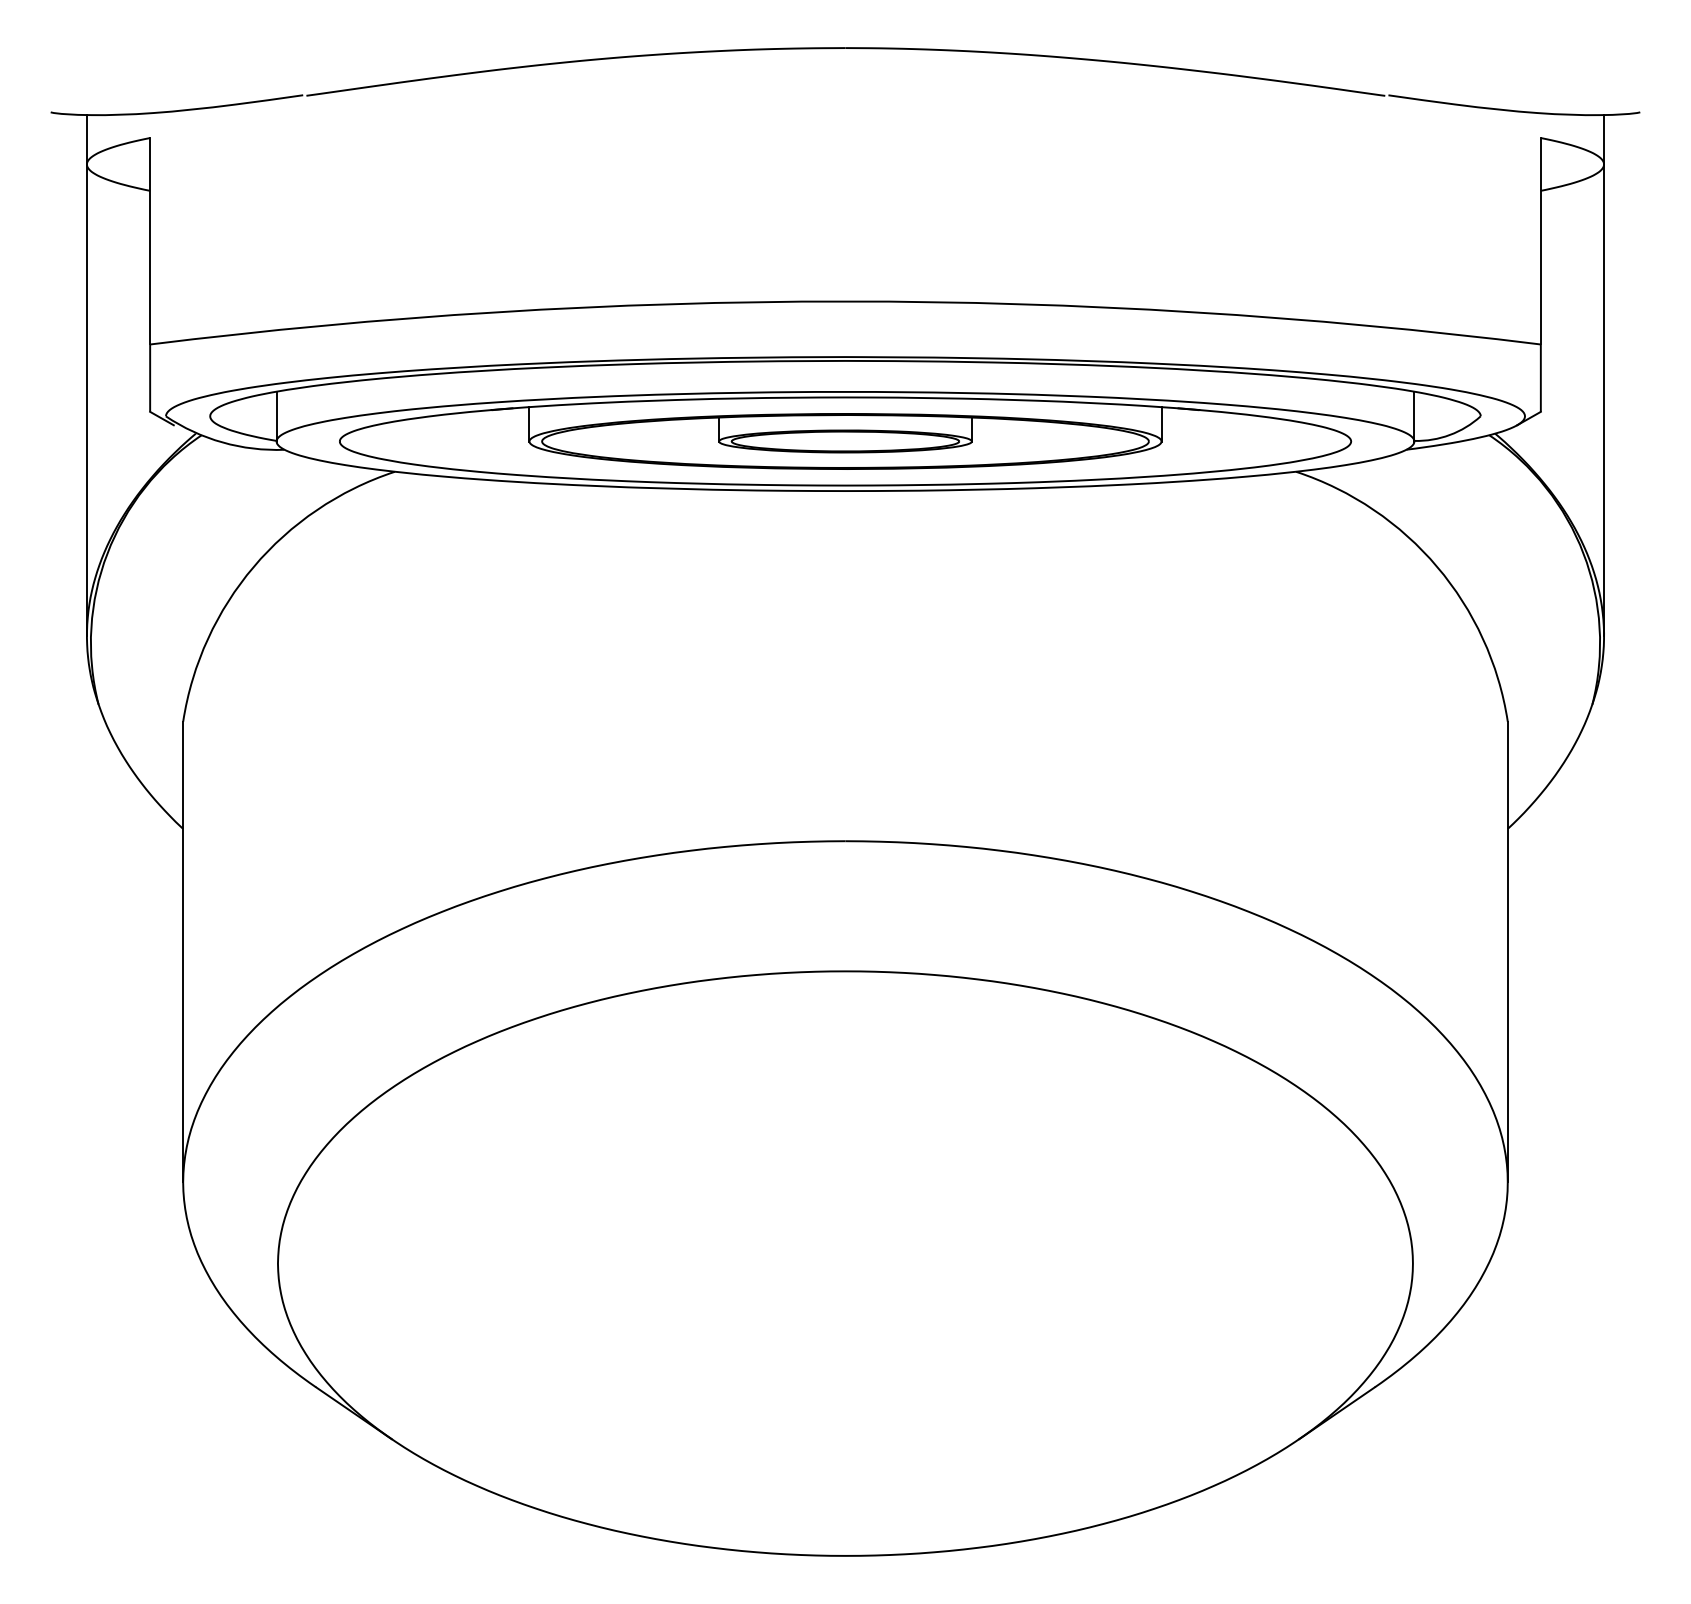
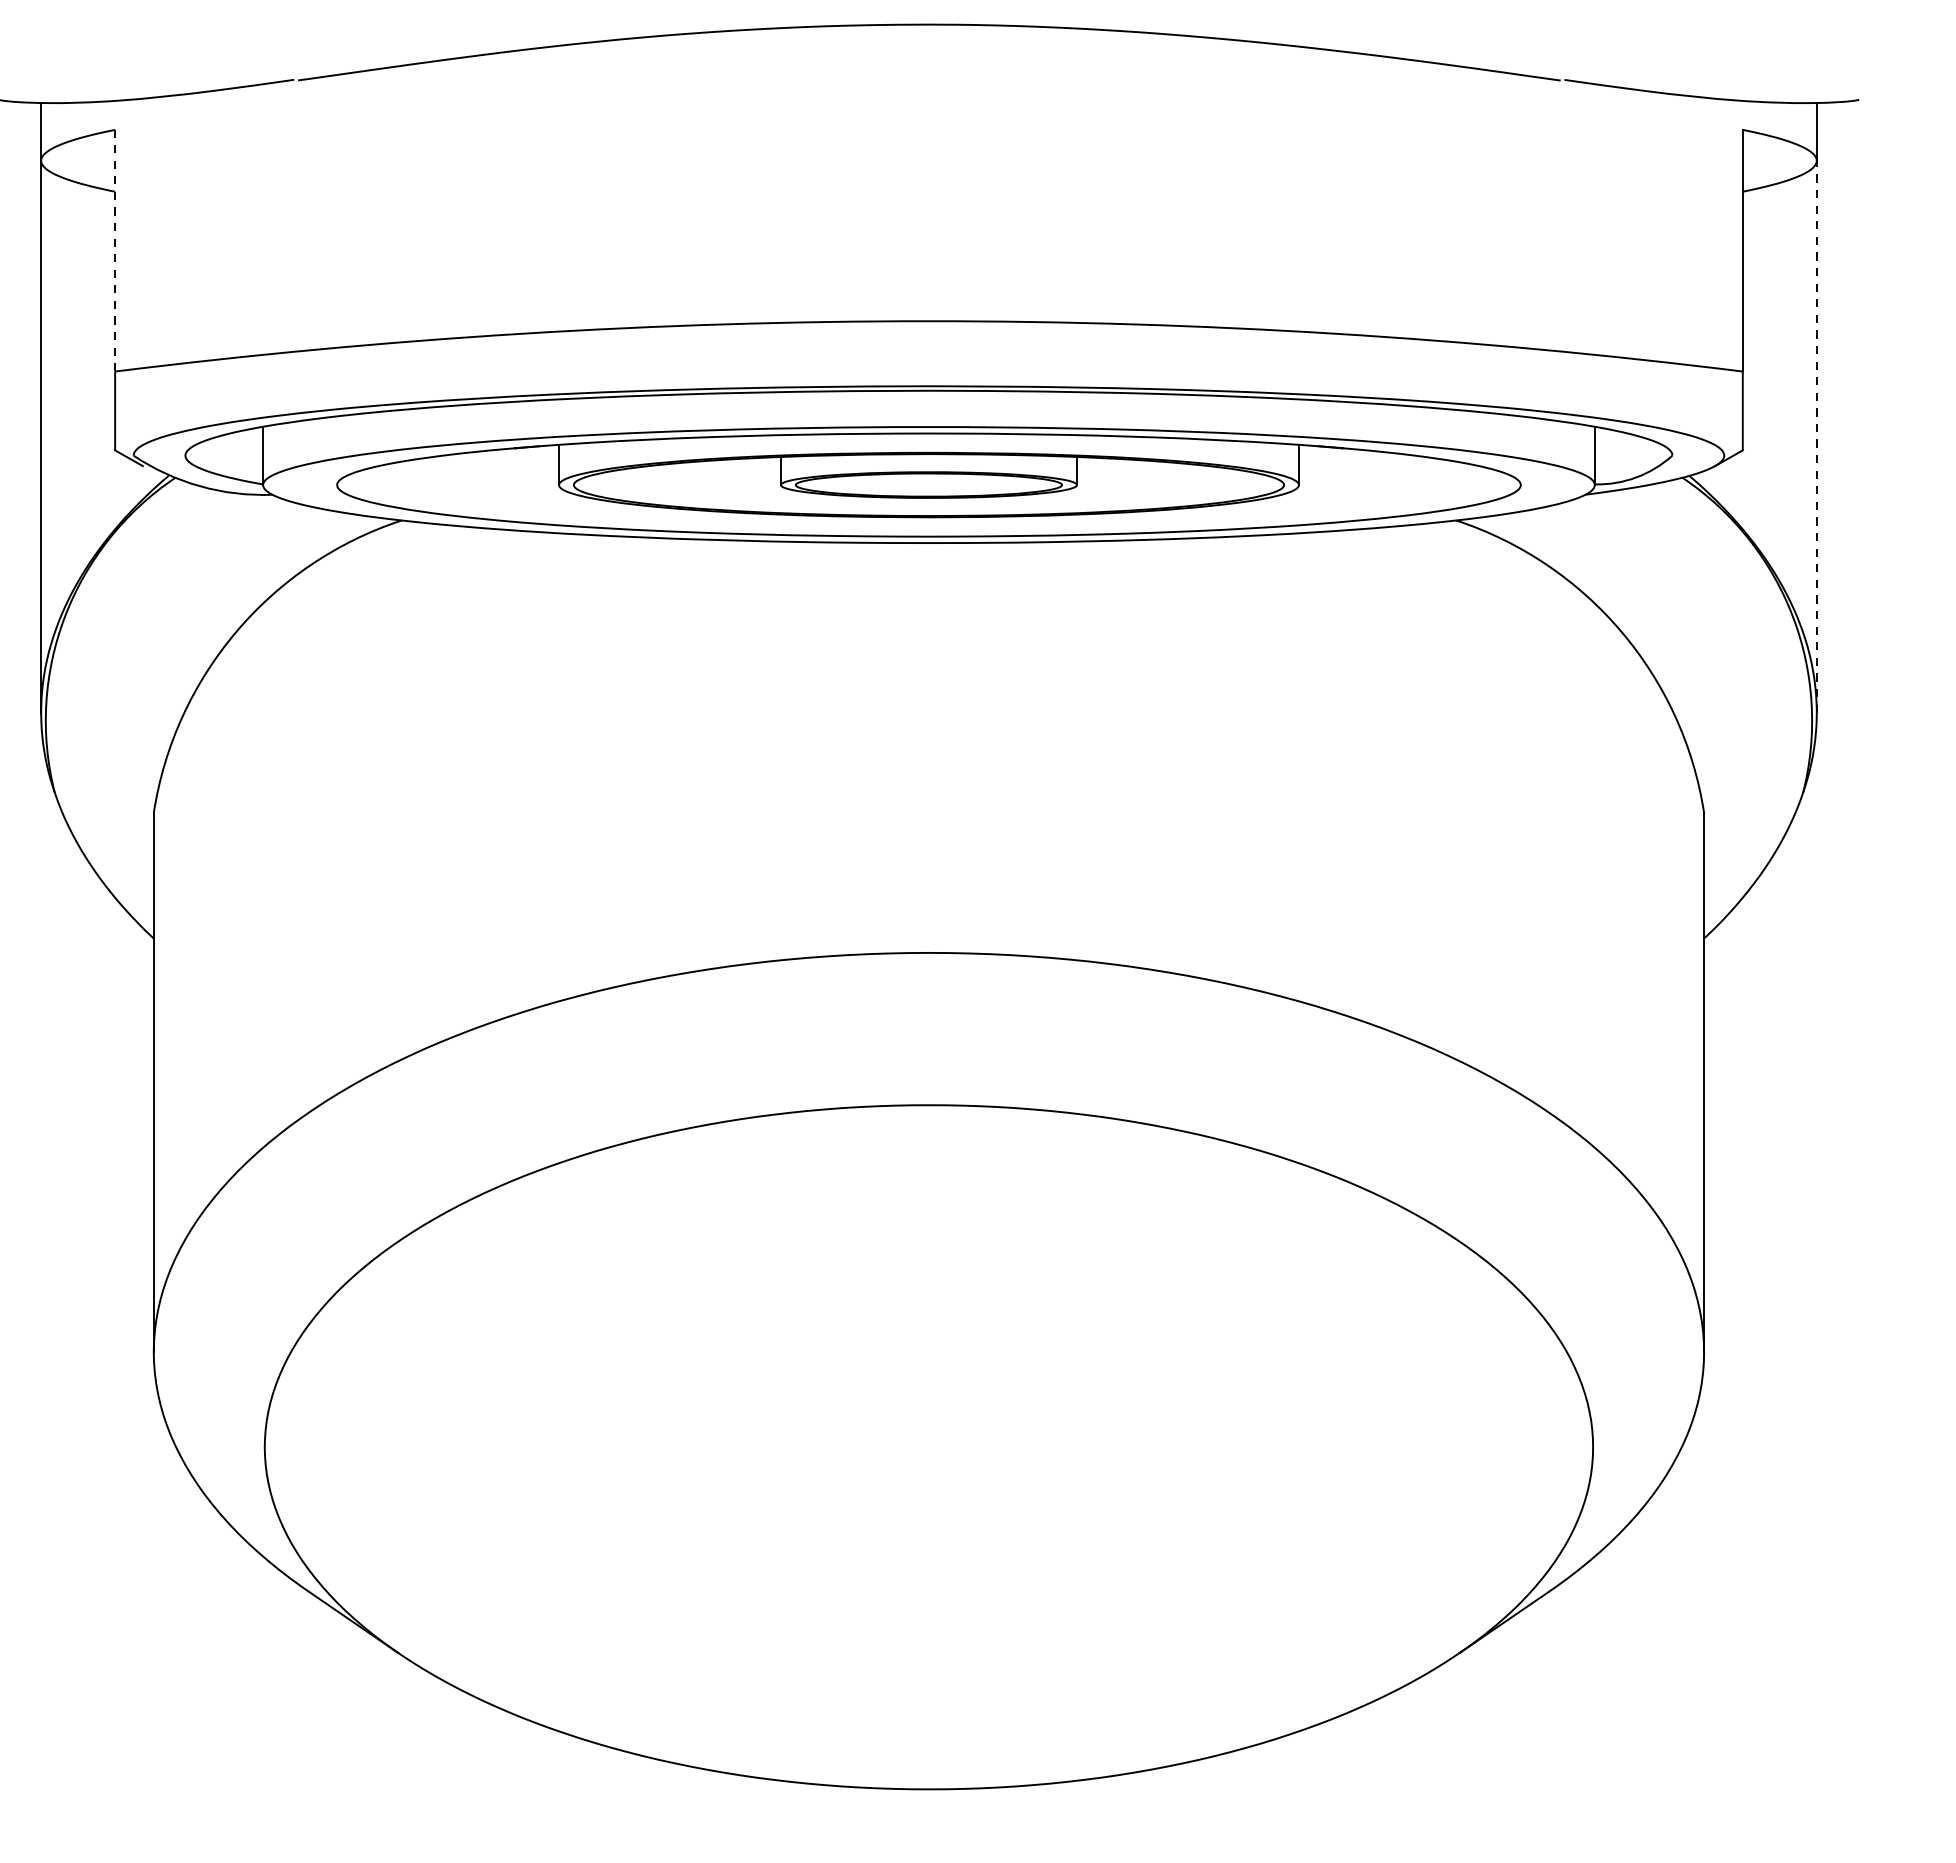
line: (150, 240) -> (115, 249), solid -> dashed
line: (1604, 400) -> (1817, 437), solid -> dashed

